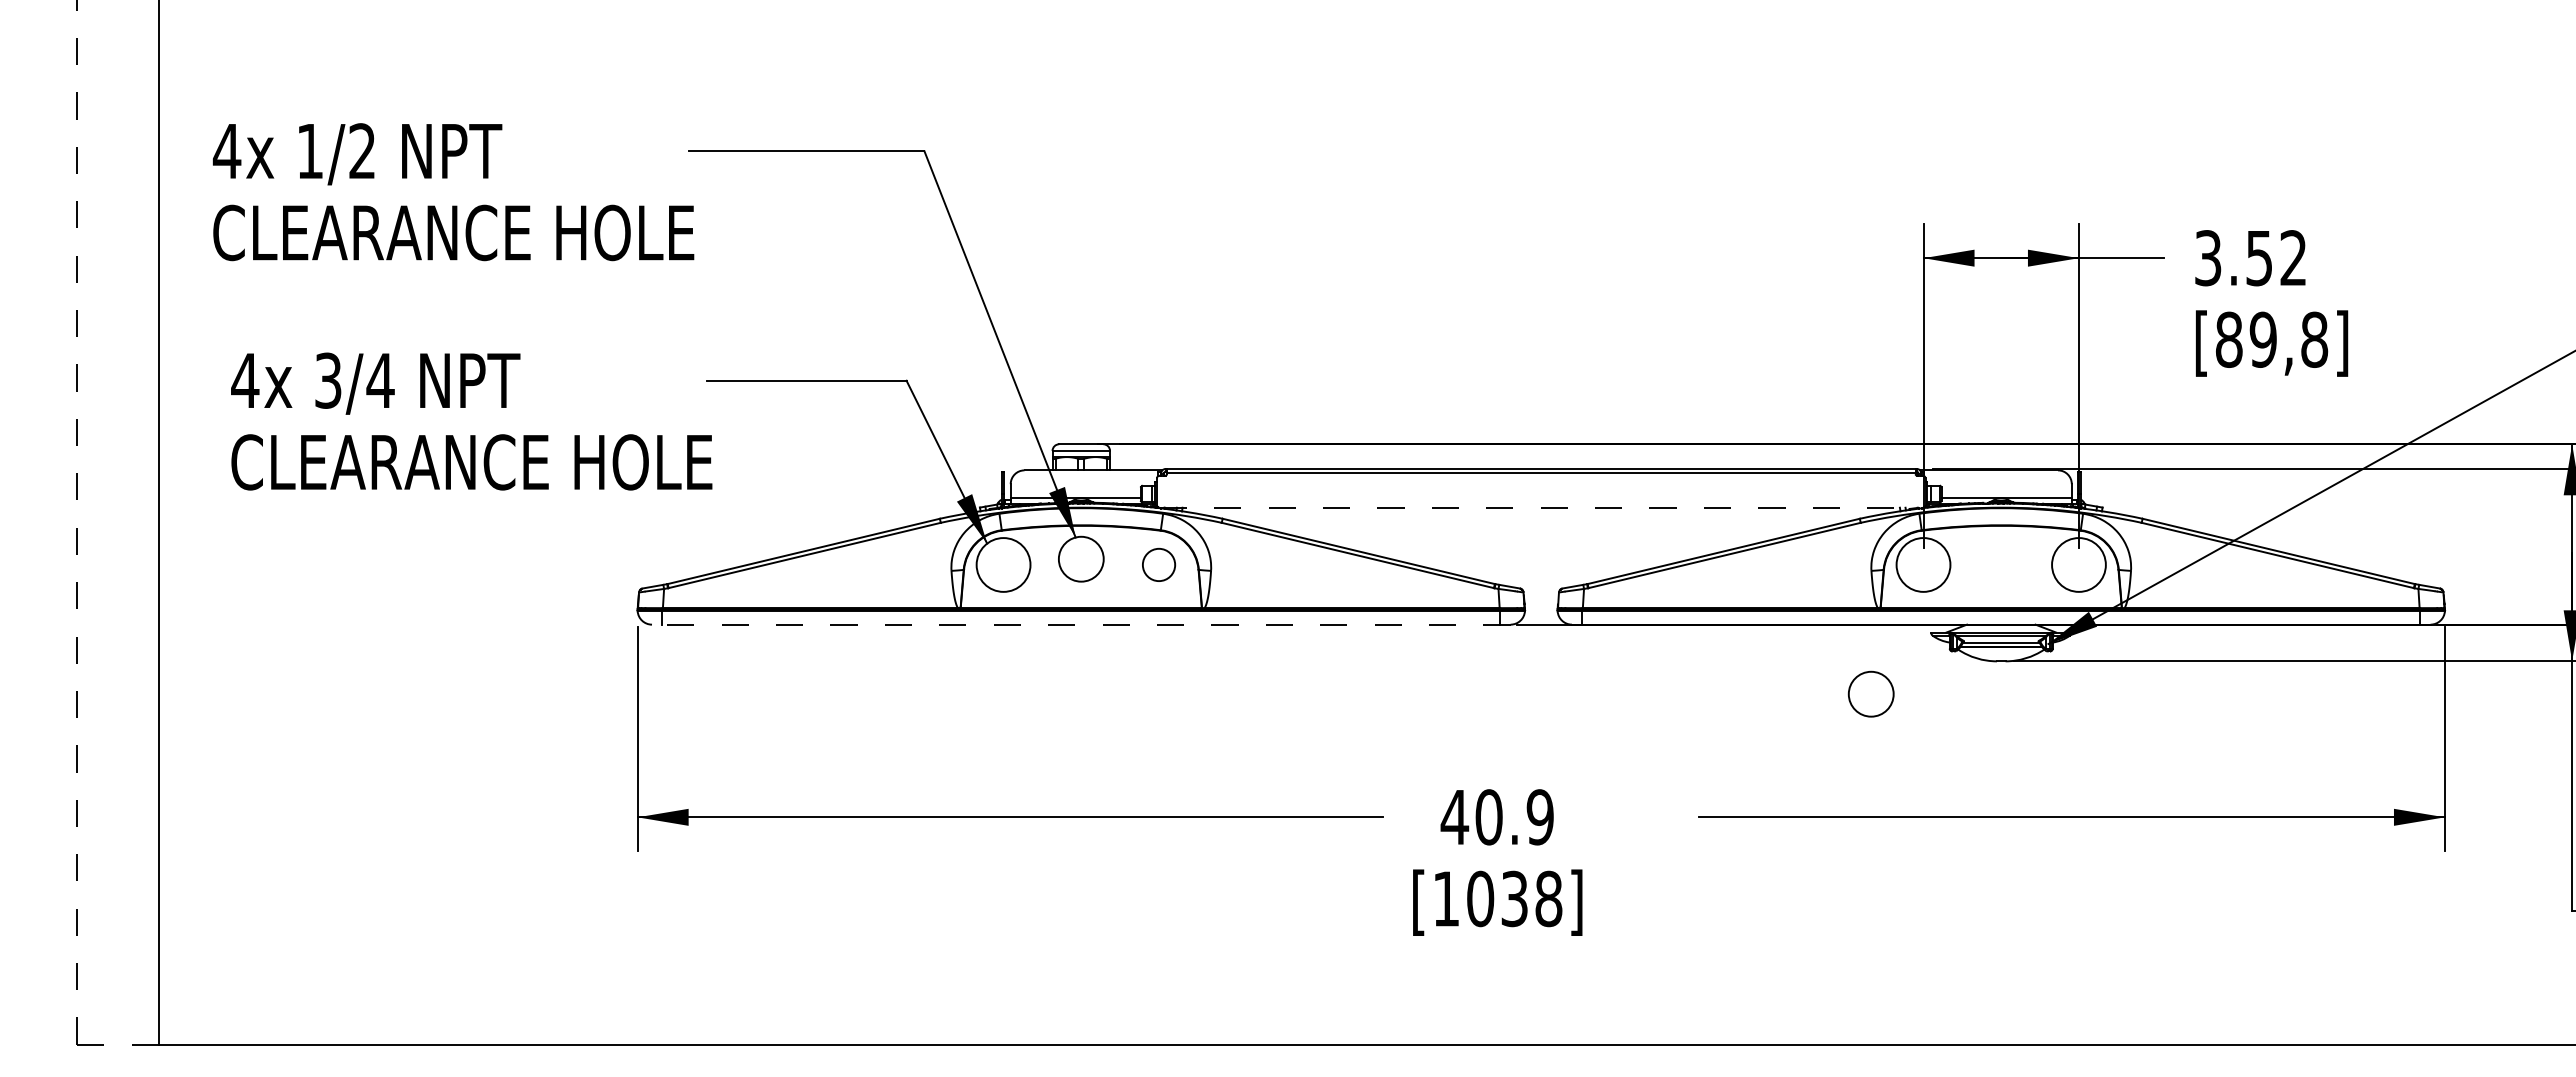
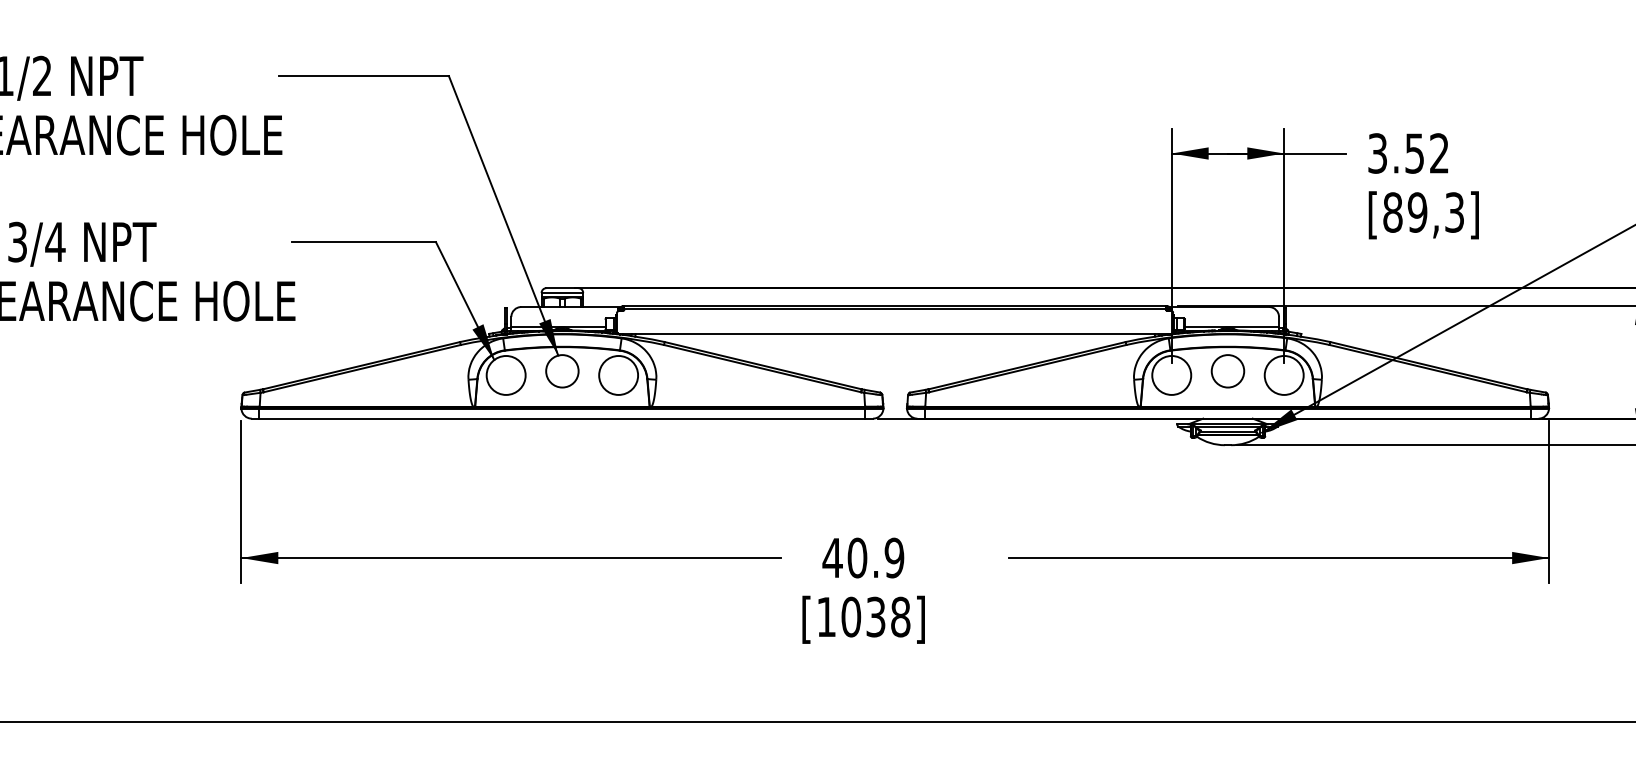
text: (2314, 339) -> (1454, 212), [89,8] -> [89,3]
line: (1541, 507) -> (895, 333), dashed -> solid
circle: (1158, 564) -> (618, 375), size x1.67
line: (1080, 624) -> (561, 418), dashed -> solid
circle: (1870, 693) -> (1227, 370), moved

